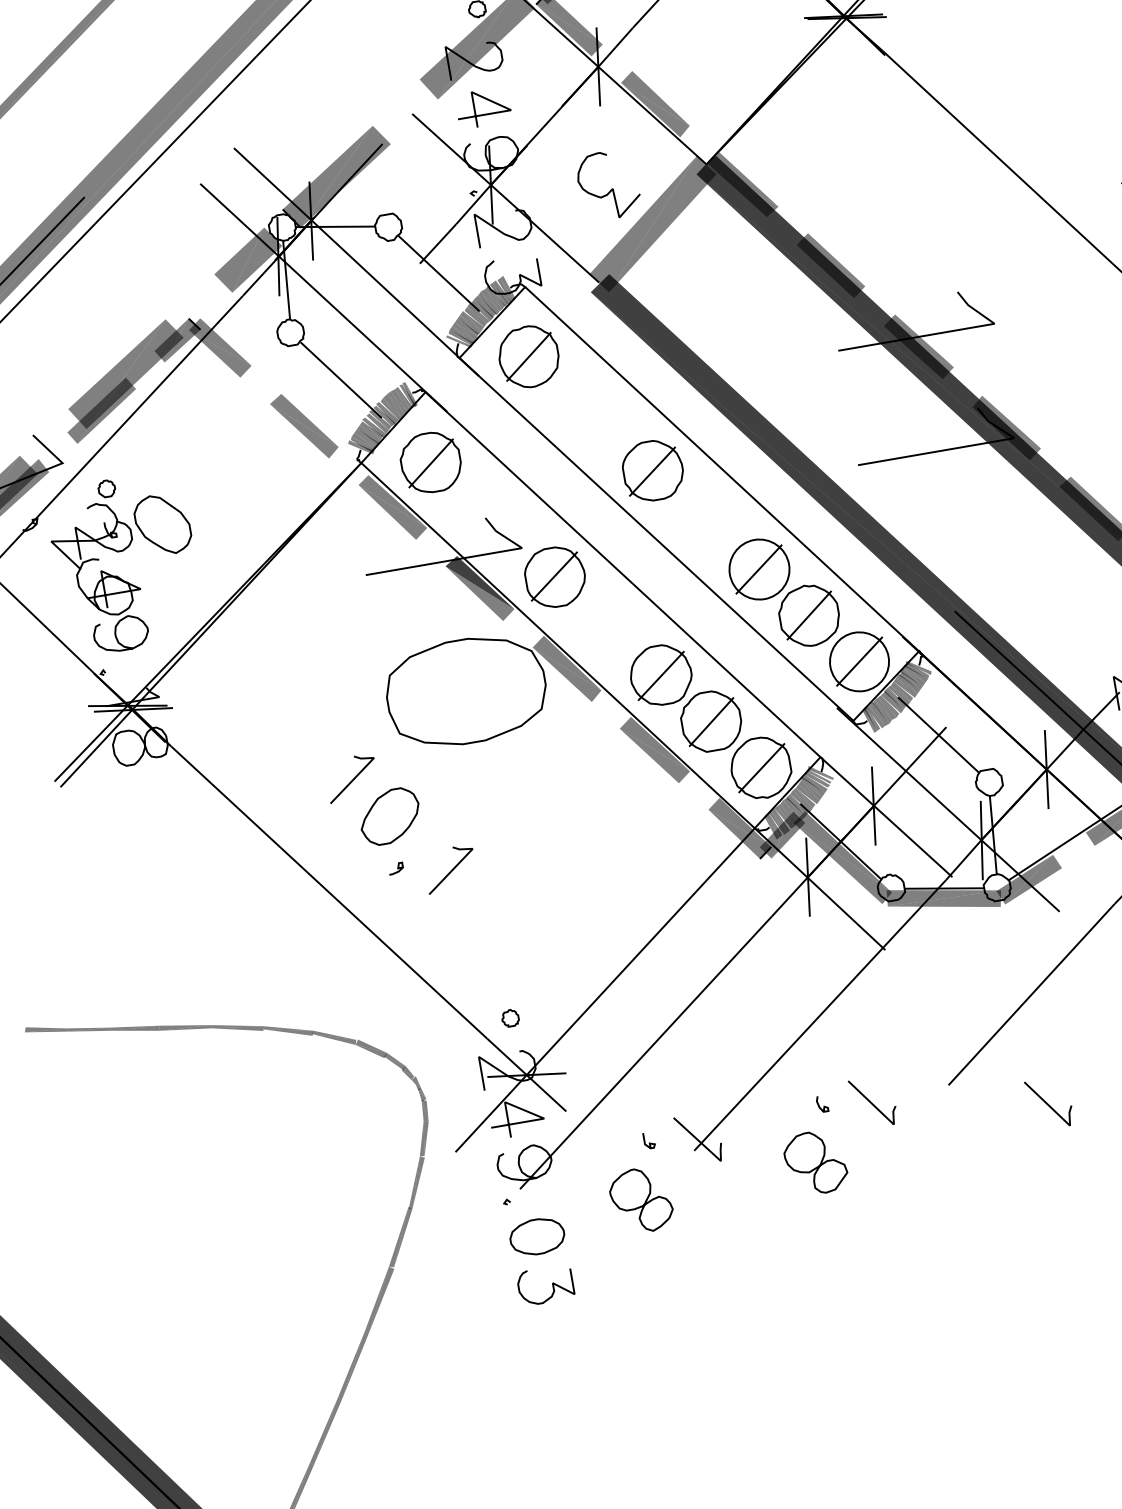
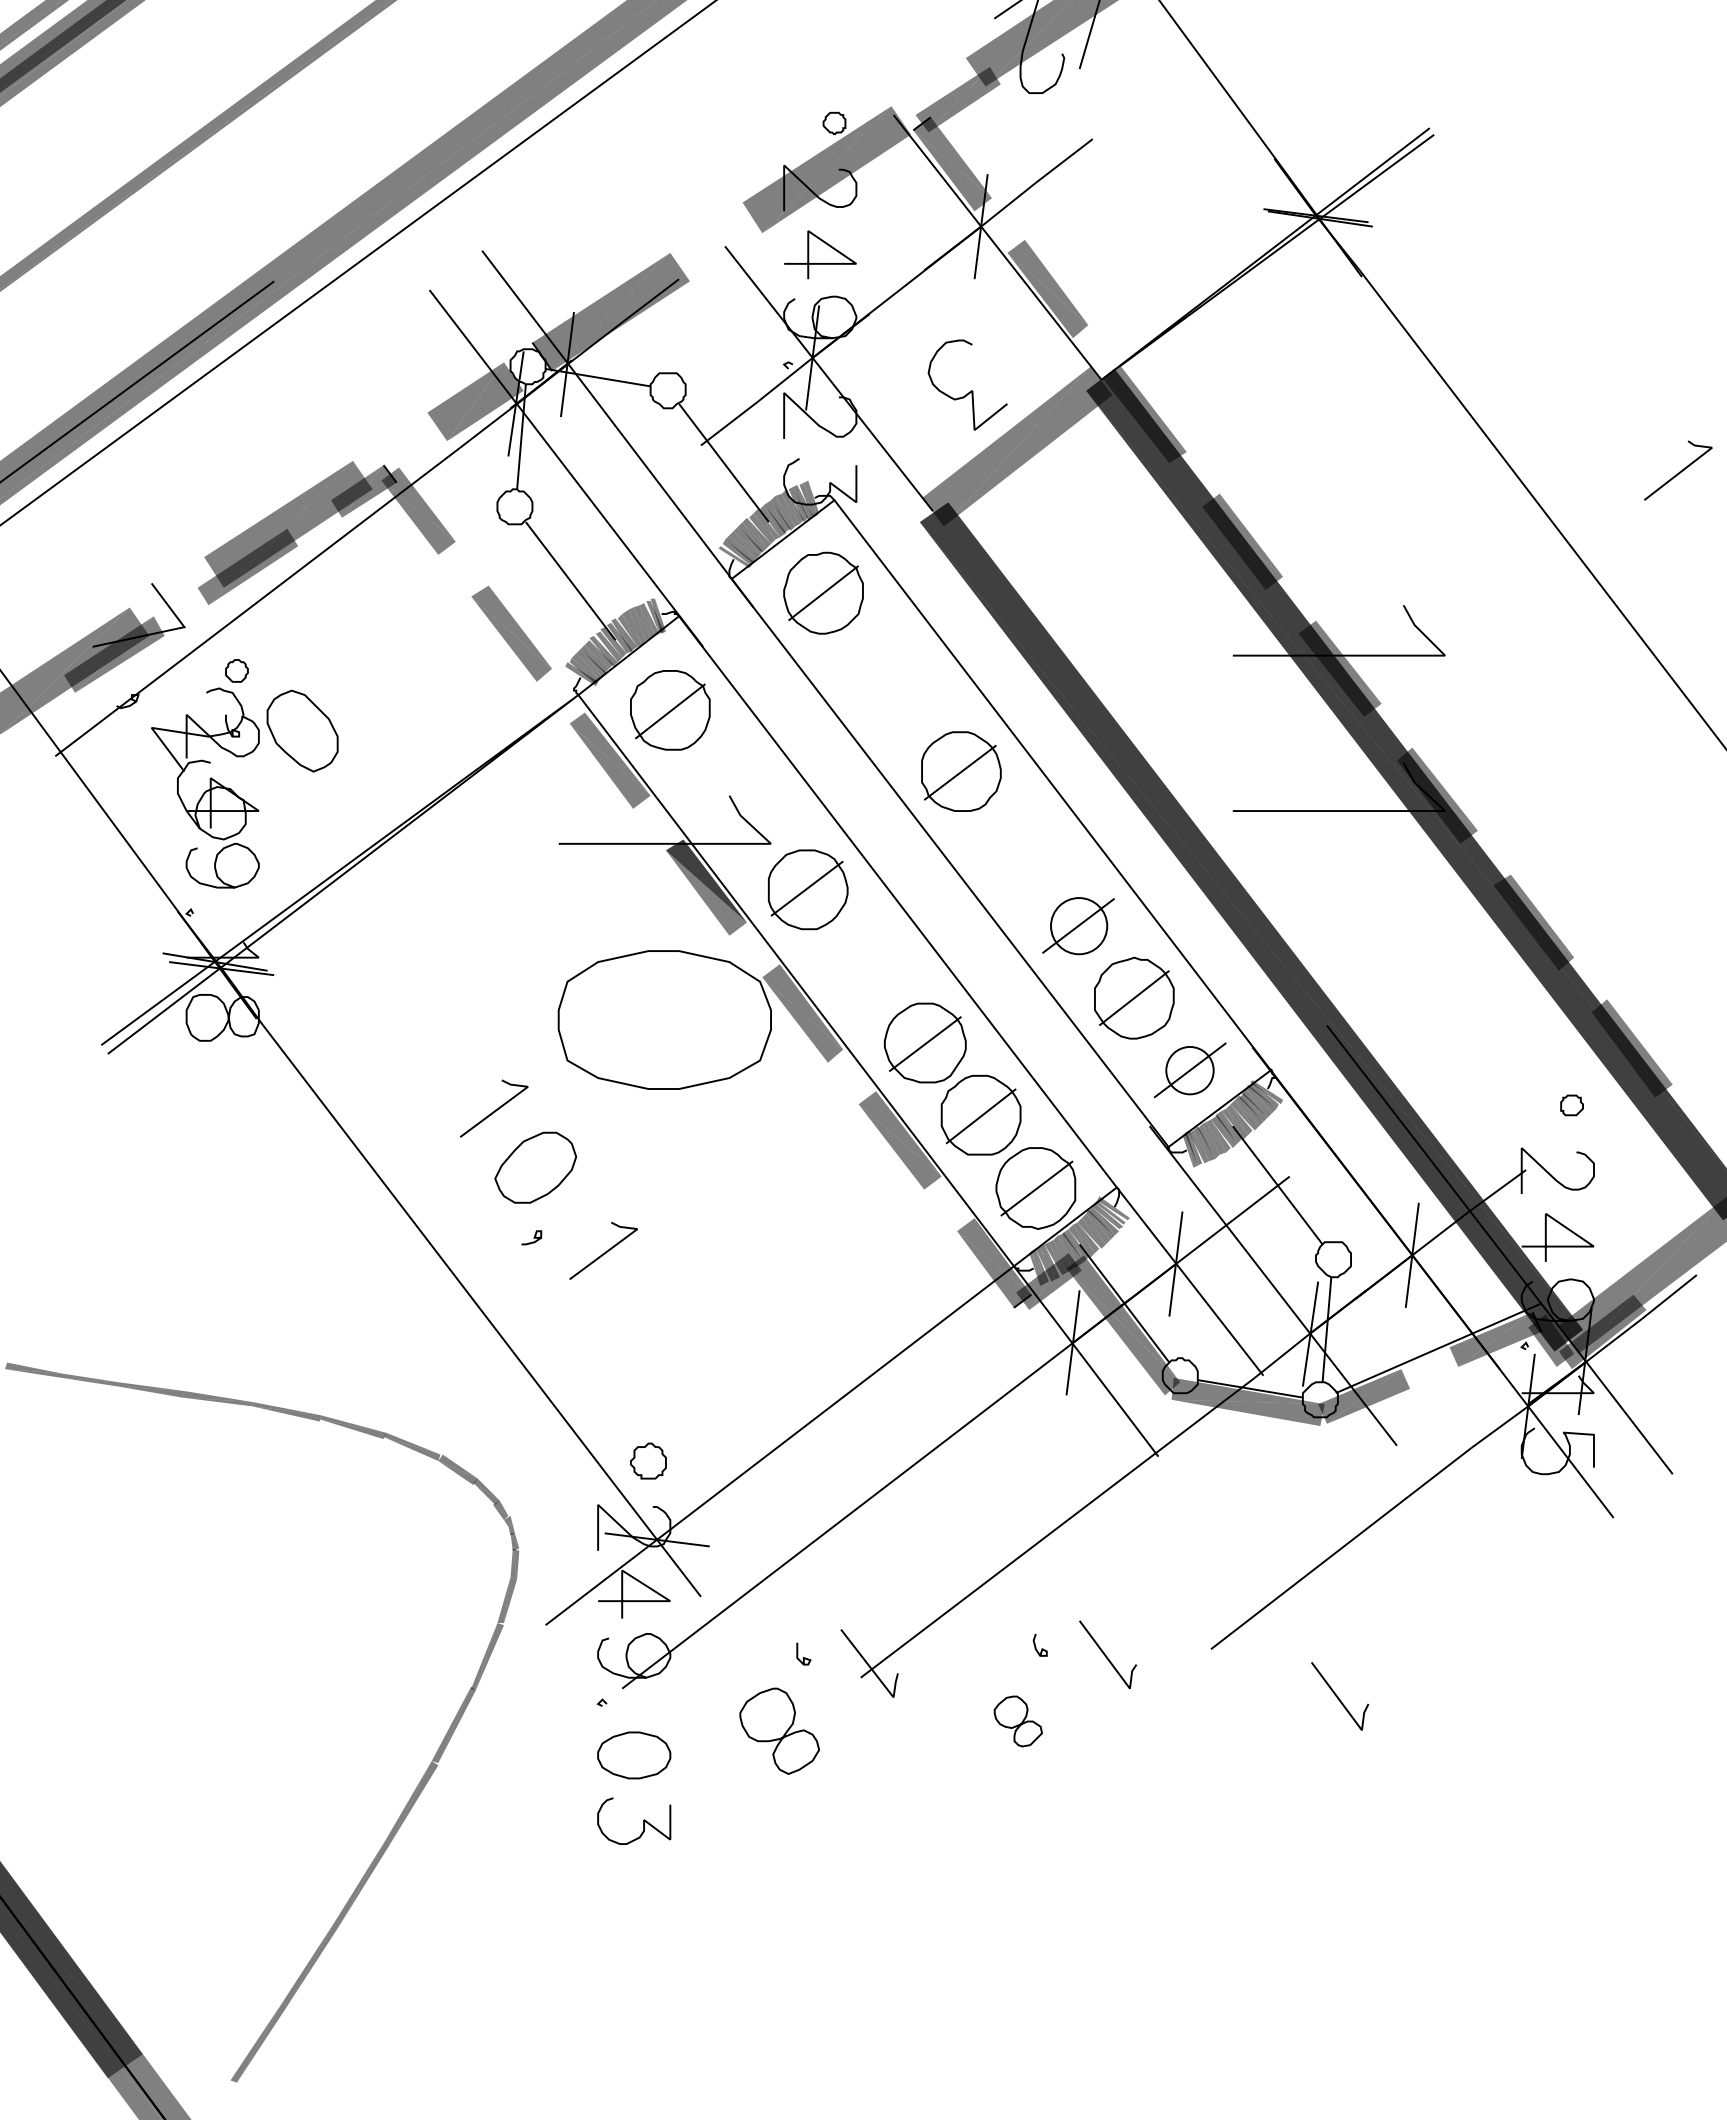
circle: (759, 569) -> (1078, 926), size x0.7
circle: (859, 661) -> (1189, 1070), size x0.6
part: (510, 1017) -> (648, 1460), size x1.6
part: (816, 1162) -> (1018, 1721), size x0.6

